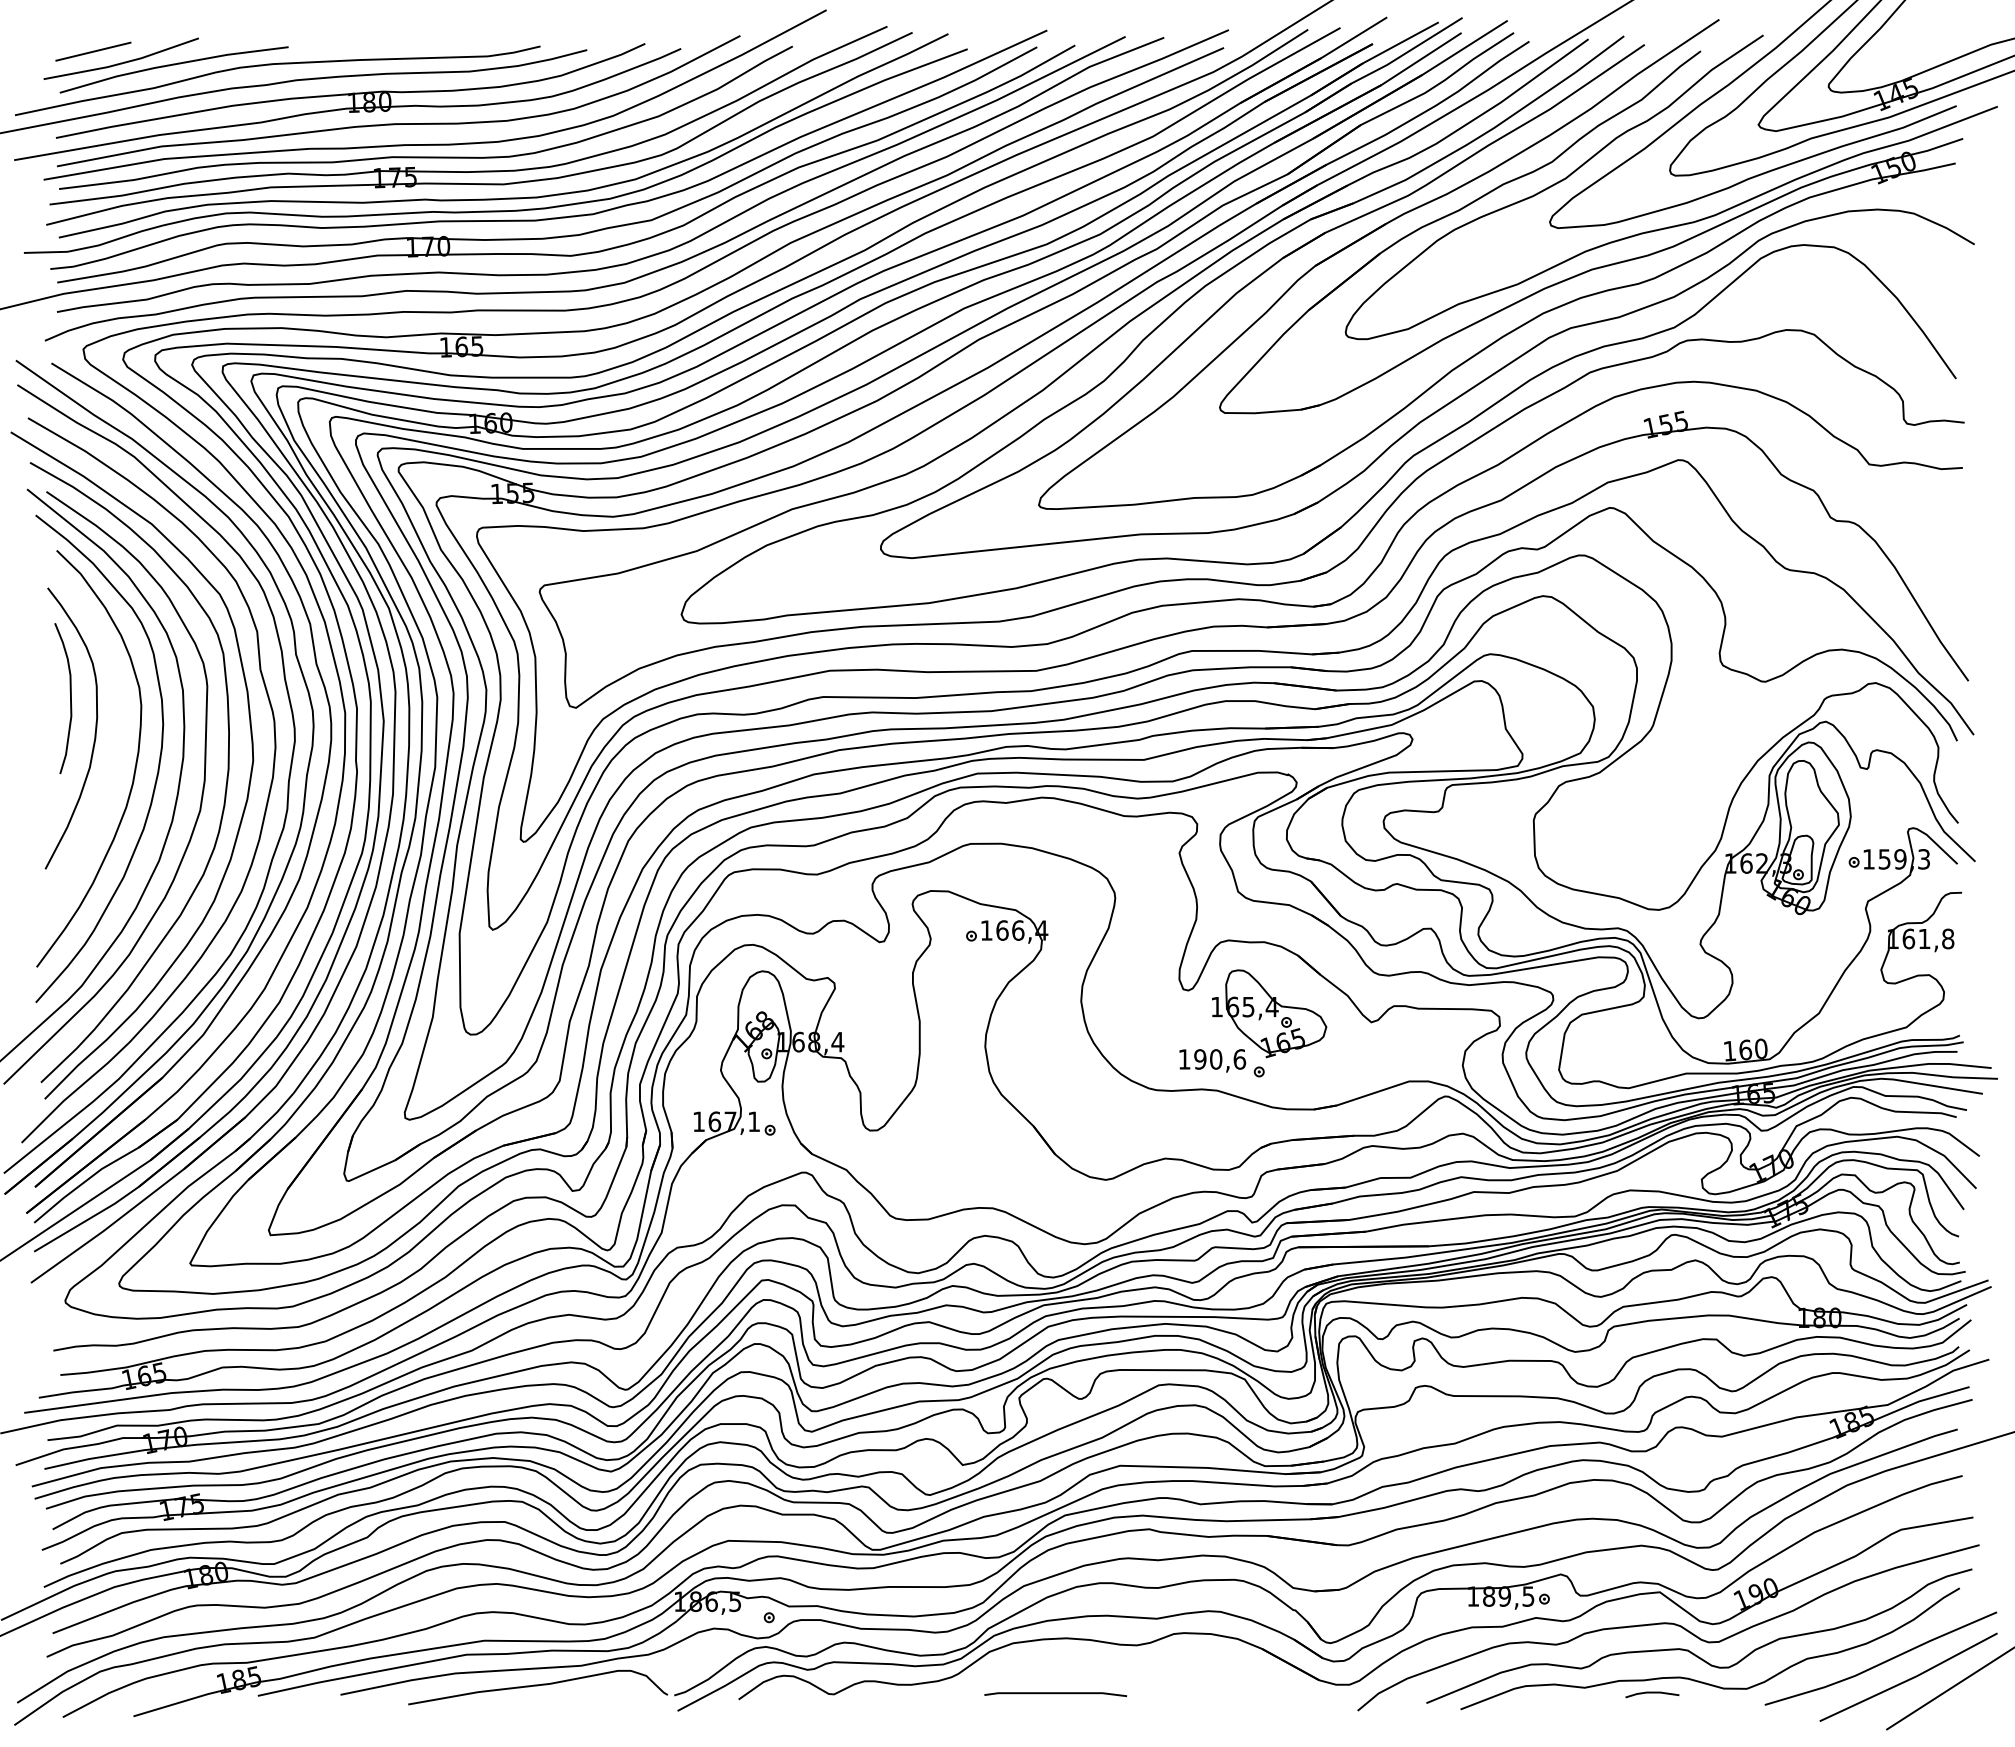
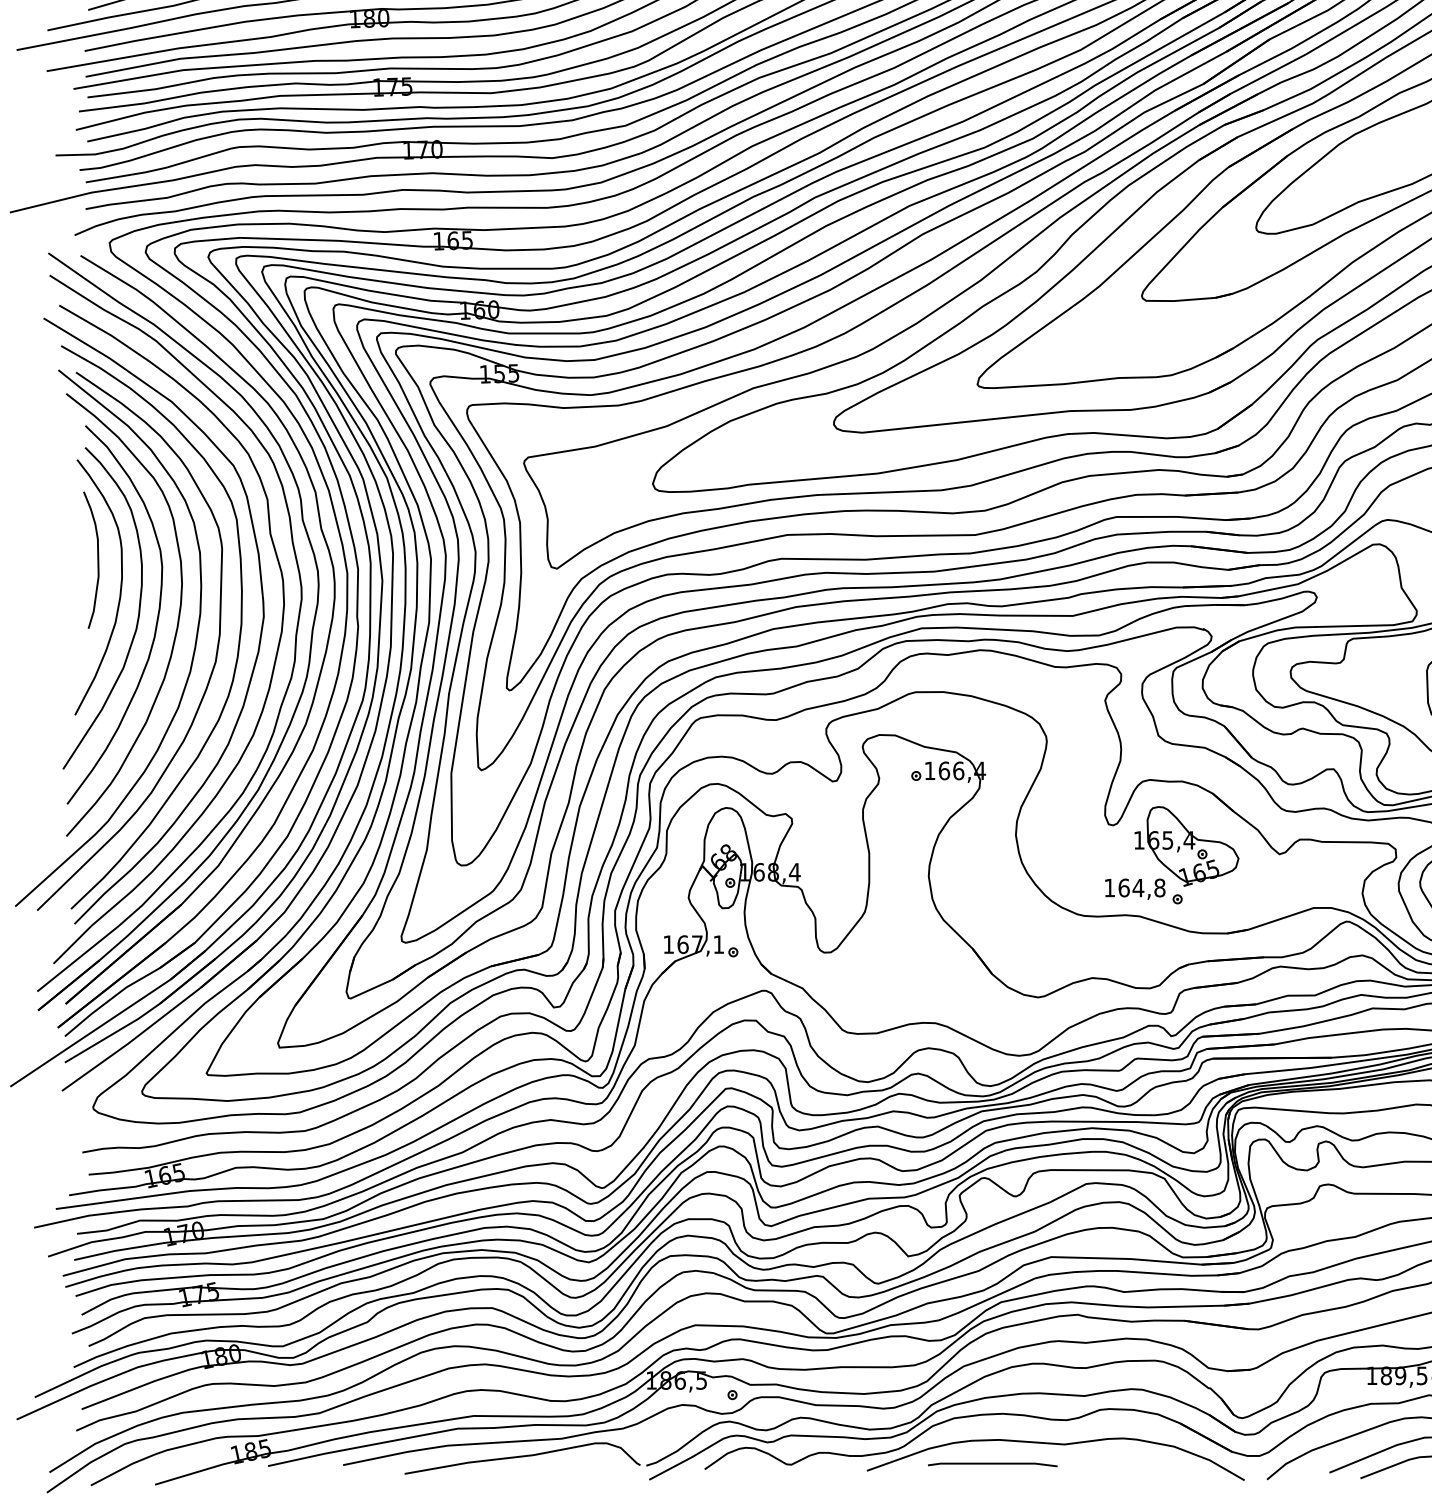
curve: (114, 759) -> (137, 615), added
text: (1220, 1059) -> (1142, 888), 190,6 -> 164,8
curve: (1125, 1672) -> (1056, 1444), added

